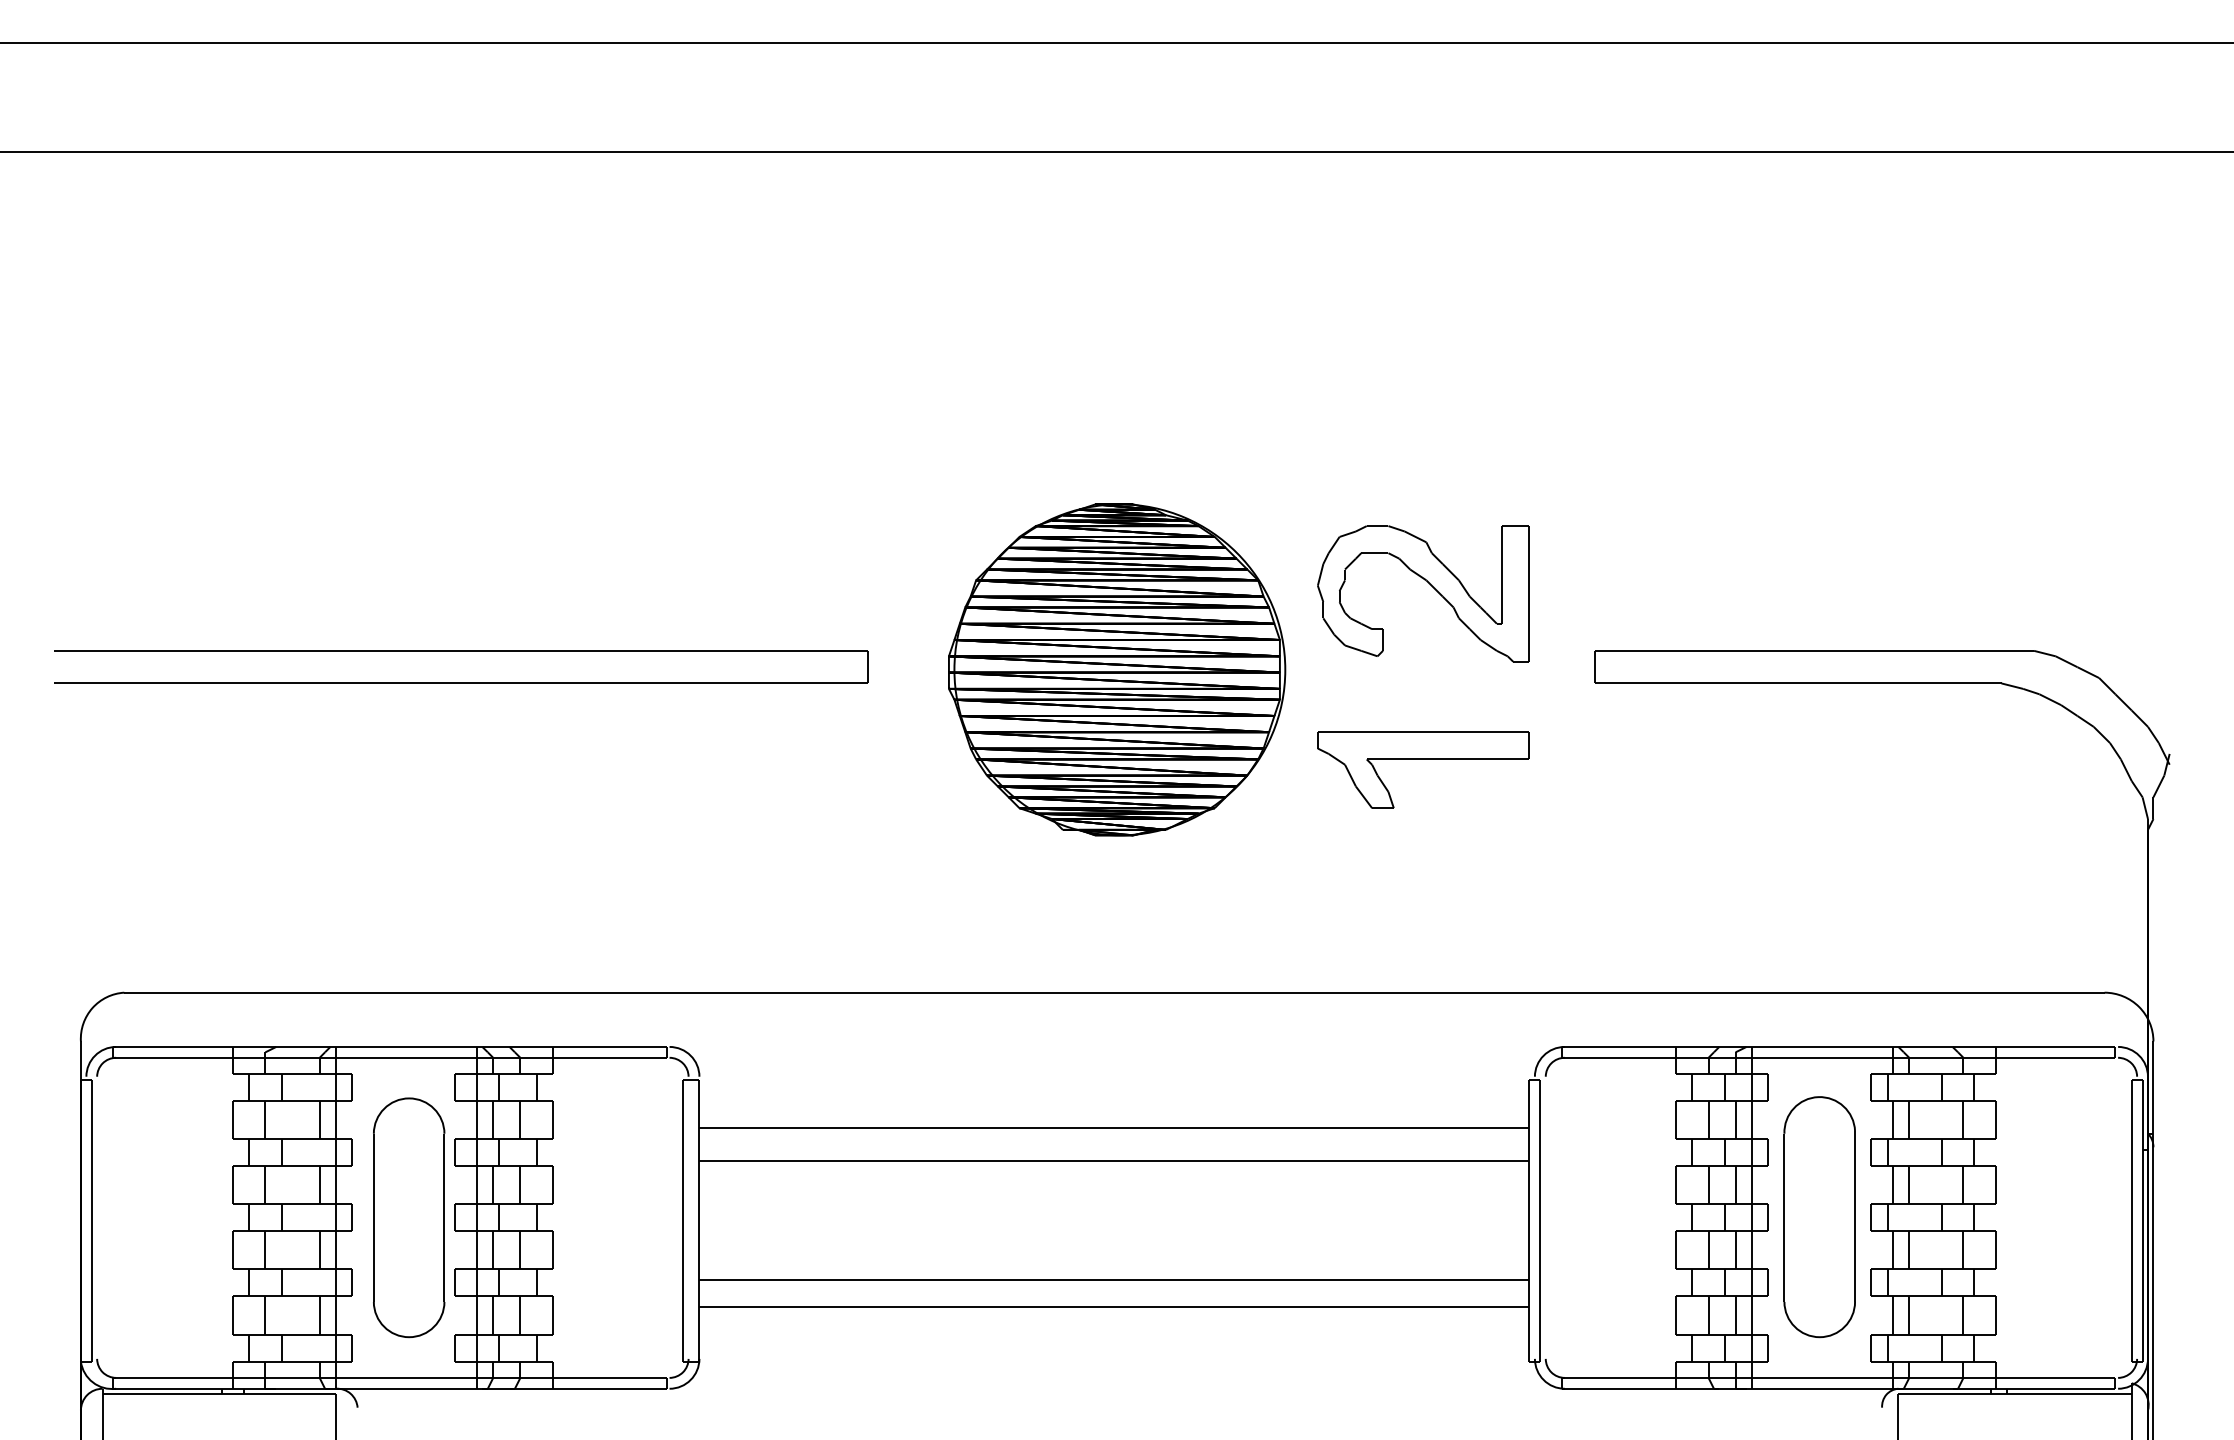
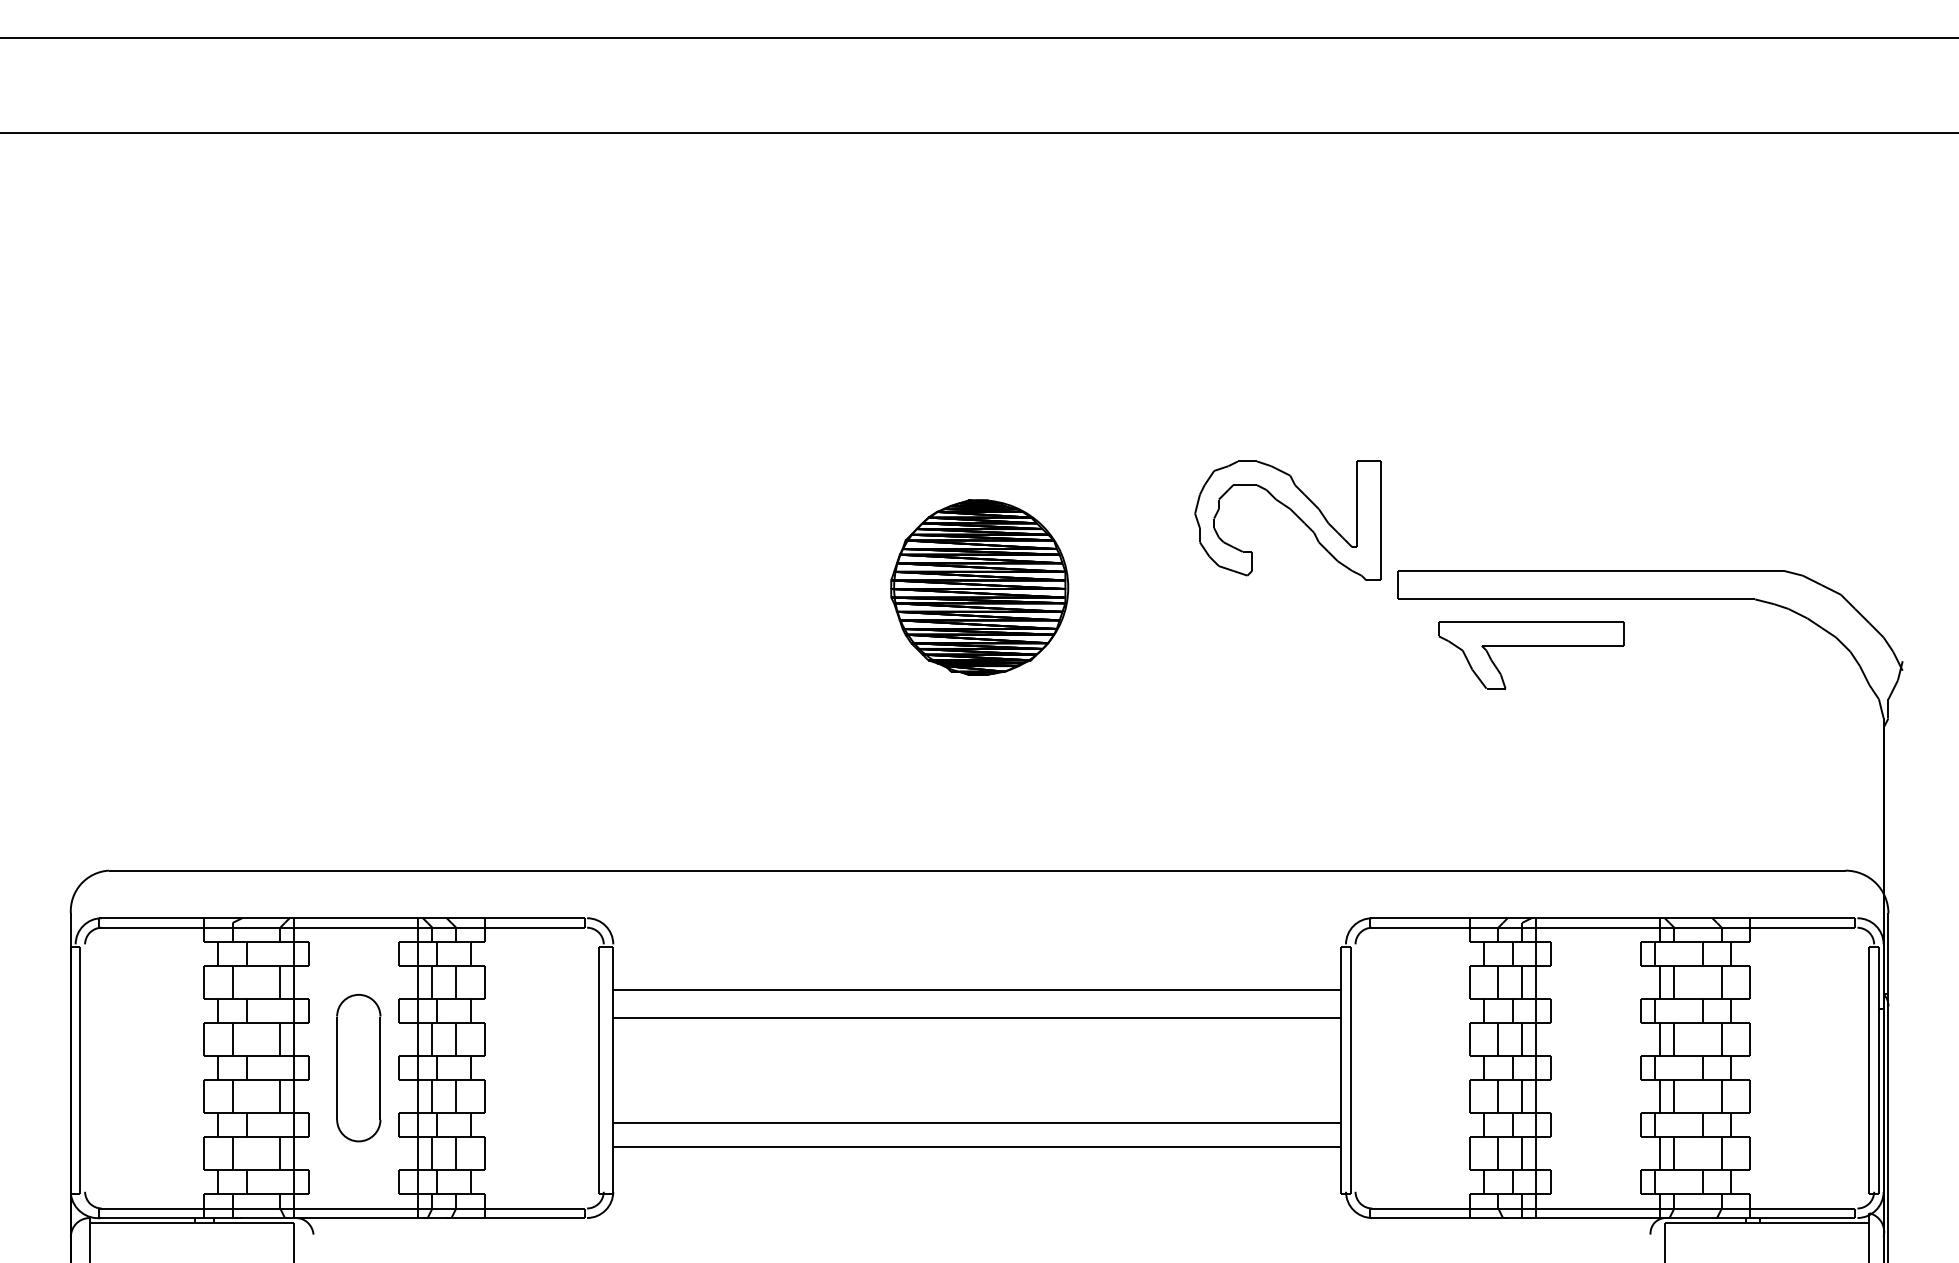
part: (1430, 585) -> (1293, 513), moved
part: (461, 651) -> (404, 571), removed
part: (1117, 669) -> (979, 587), size x0.6
part: (1423, 759) -> (1531, 645), moved
part: (409, 1217) -> (359, 1067), size x0.7
part: (1819, 1217) -> (1595, 1067), removed

